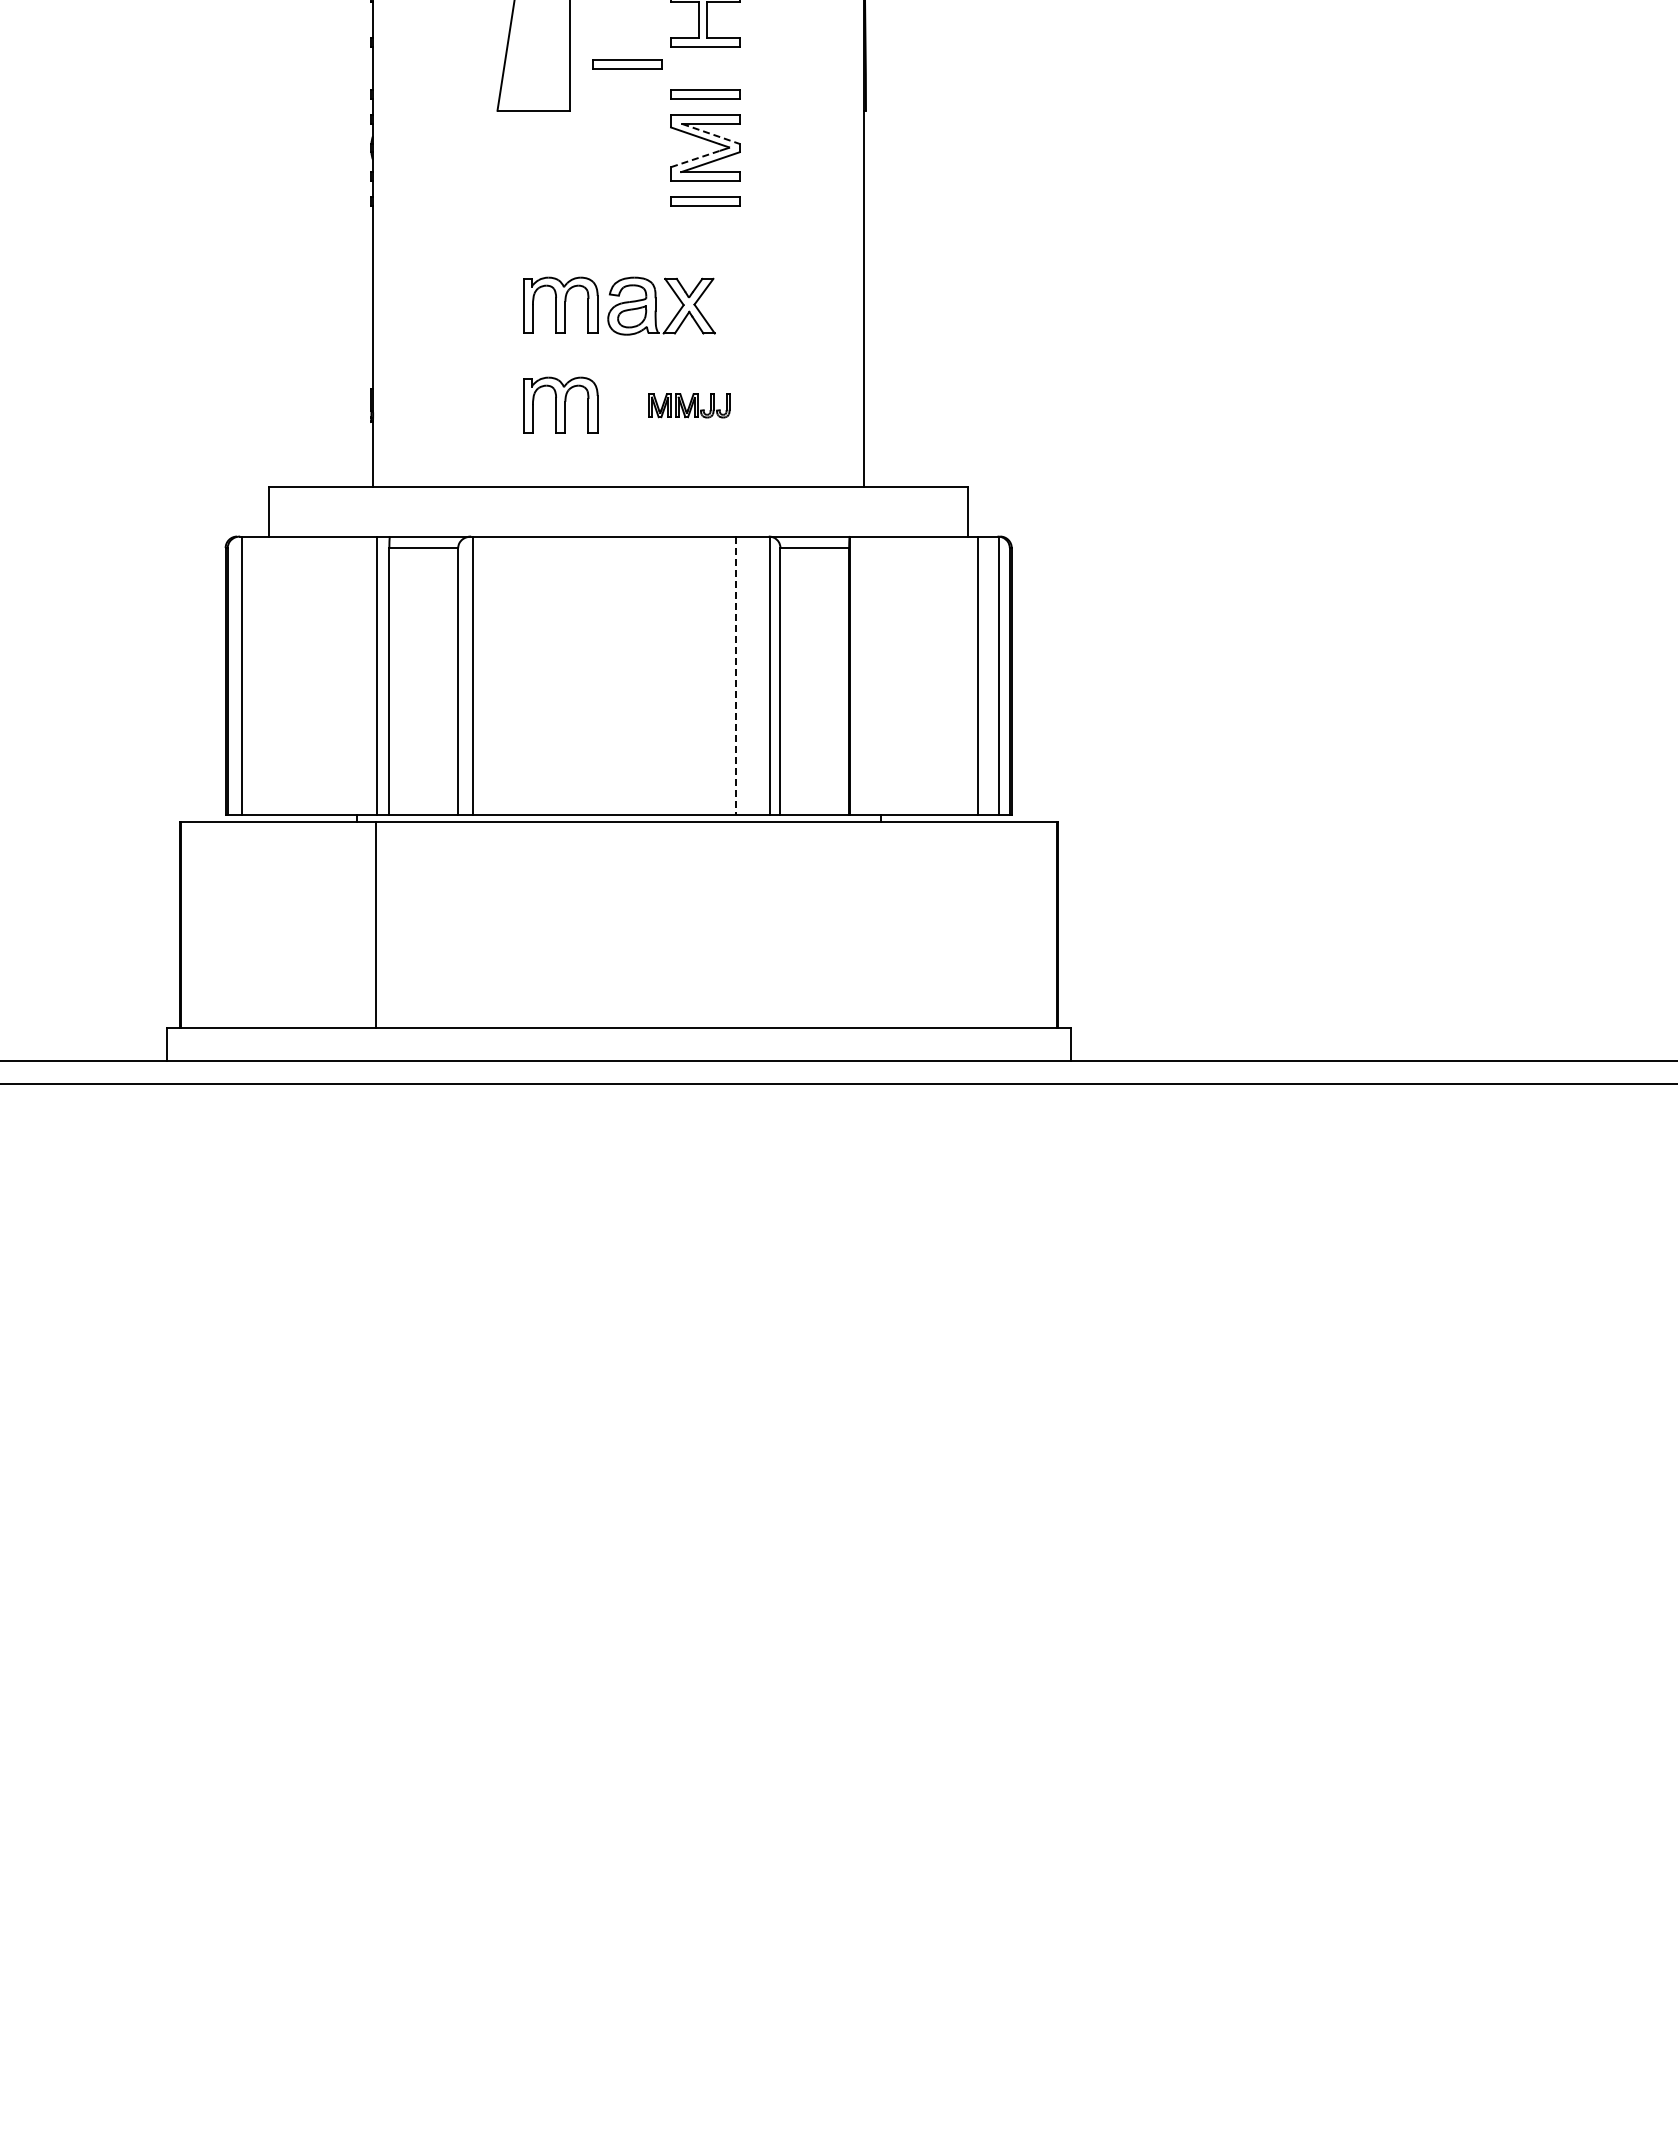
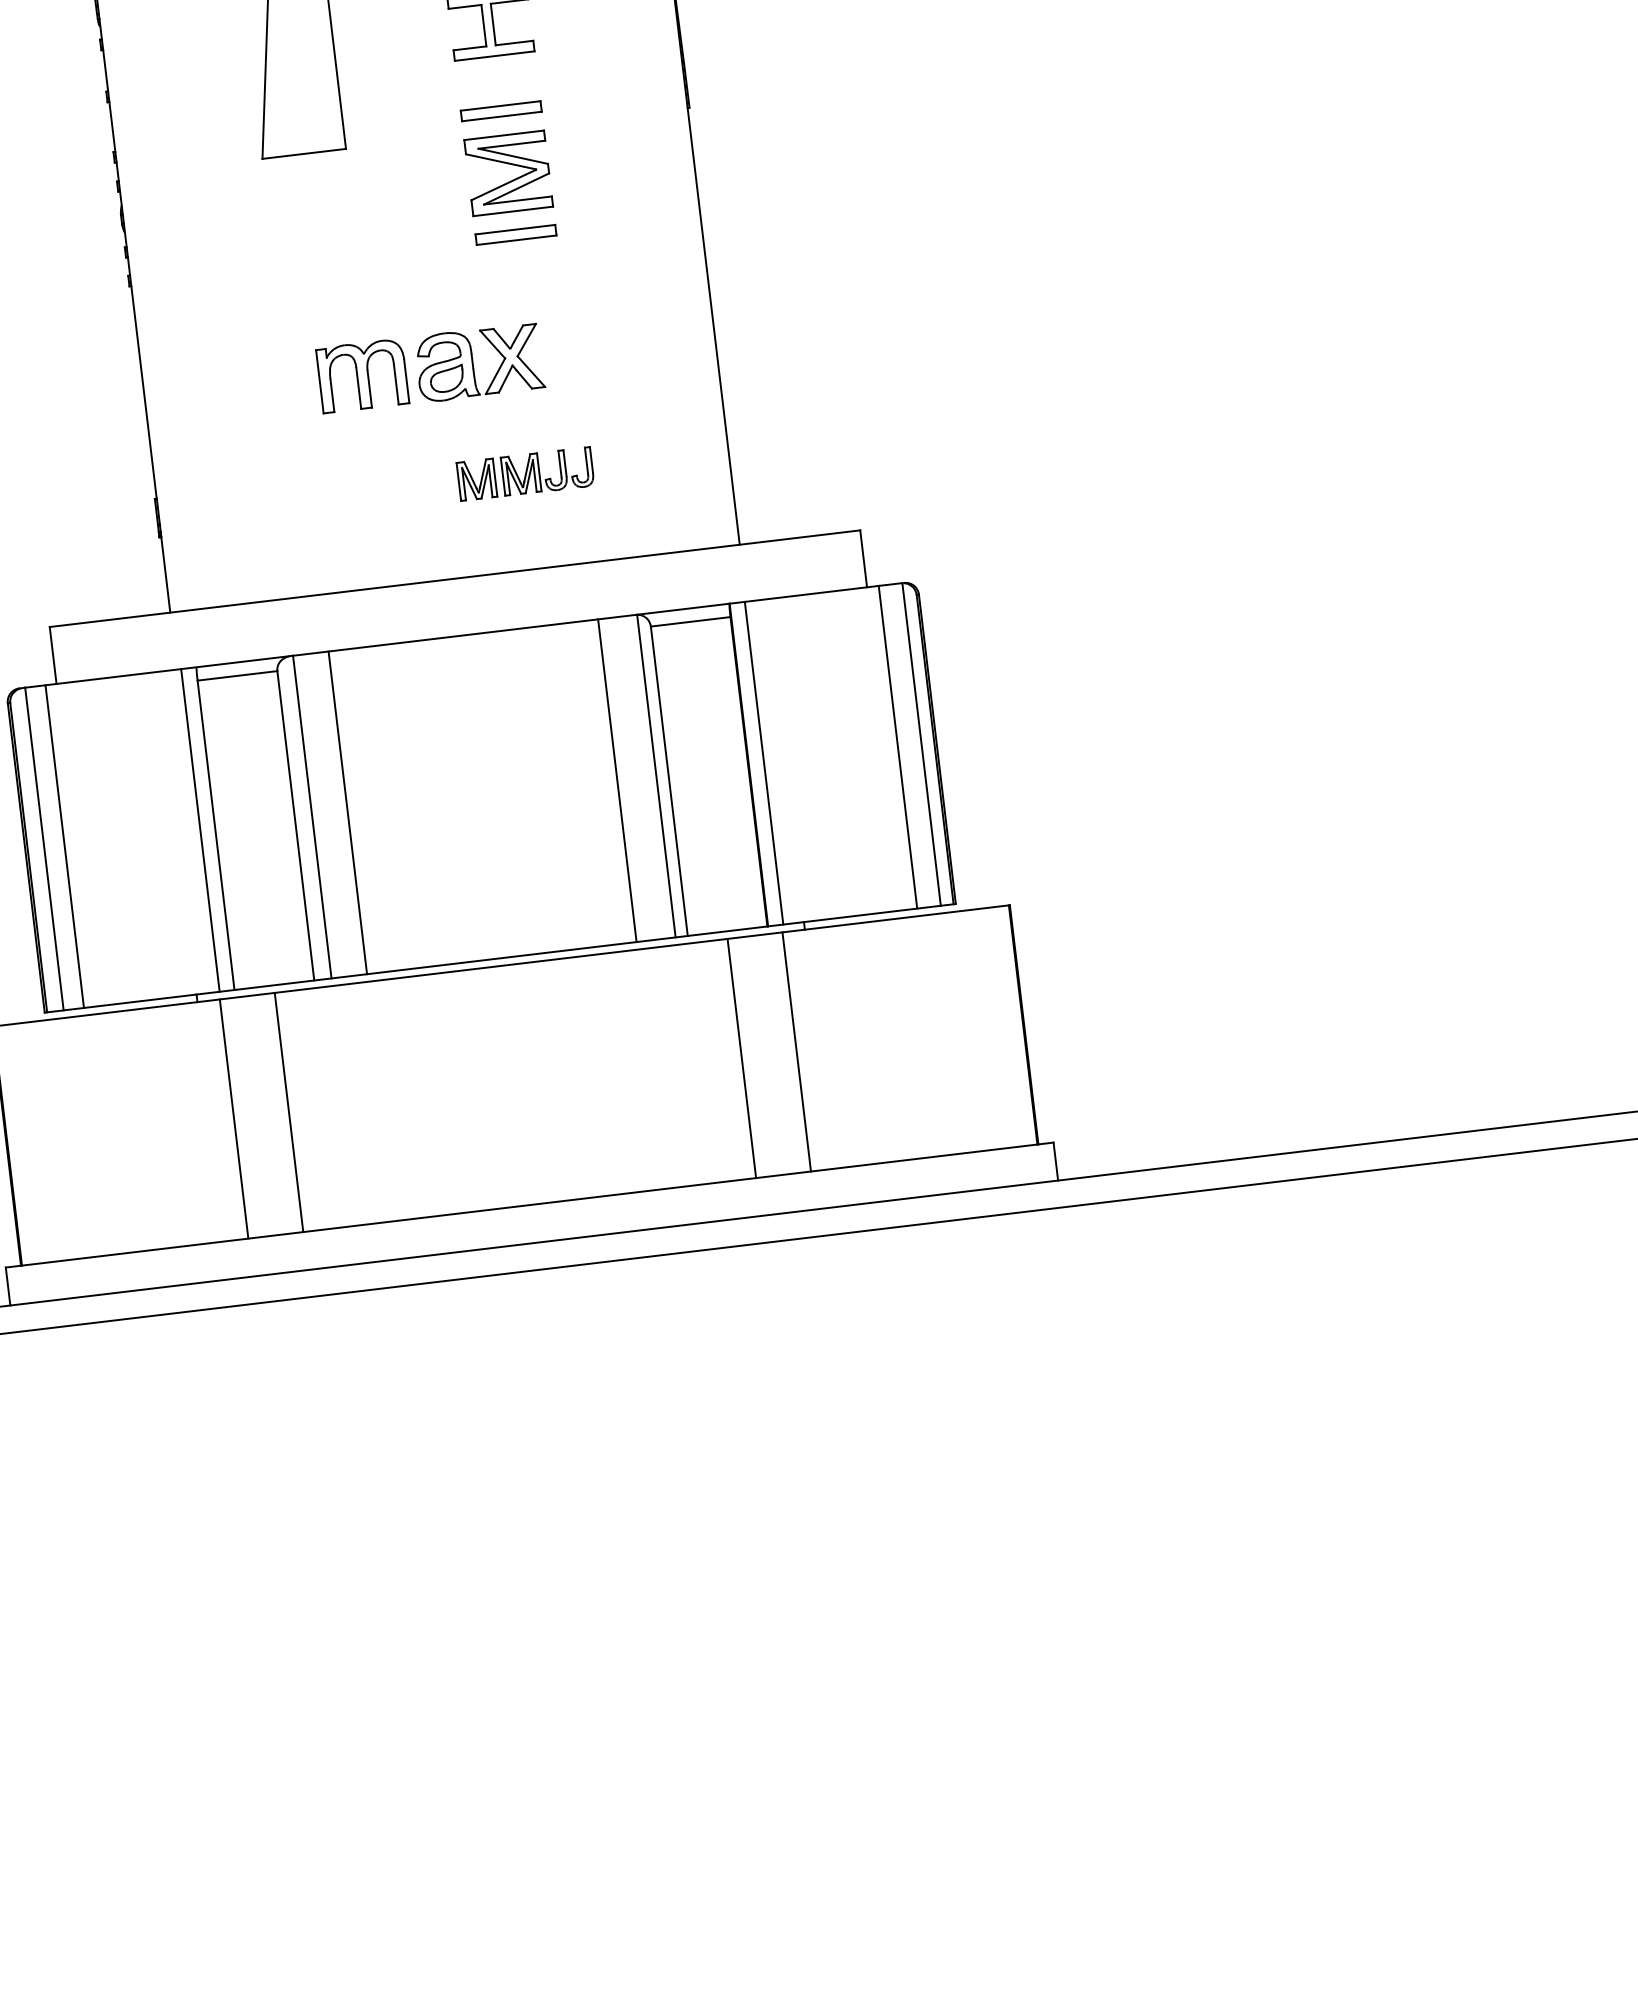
part: (627, 64) -> (406, 87), removed
line: (711, 134) -> (513, 156), dashed -> solid
line: (695, 159) -> (498, 188), dashed -> solid
part: (560, 404) -> (376, 490), removed
part: (689, 405) -> (525, 473), size x1.43
line: (259, 675) -> (64, 846), added
line: (503, 675) -> (347, 812), added
line: (862, 675) -> (763, 762), added
line: (736, 676) -> (617, 781), dashed -> solid
line: (423, 924) -> (289, 1112), added
line: (814, 924) -> (742, 1058), added
line: (861, 924) -> (796, 1051), added

